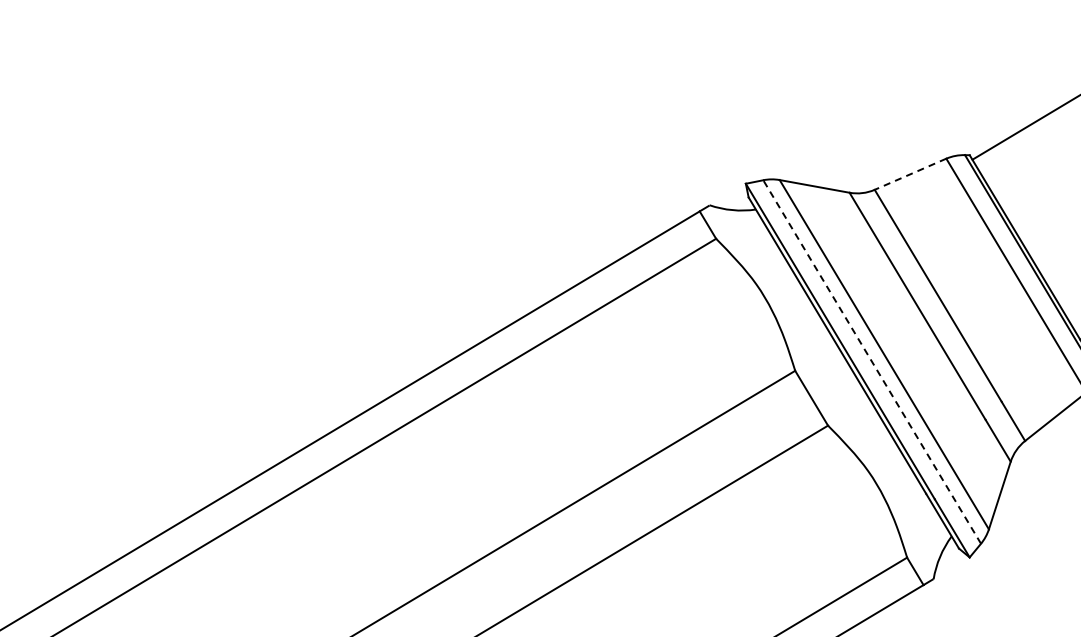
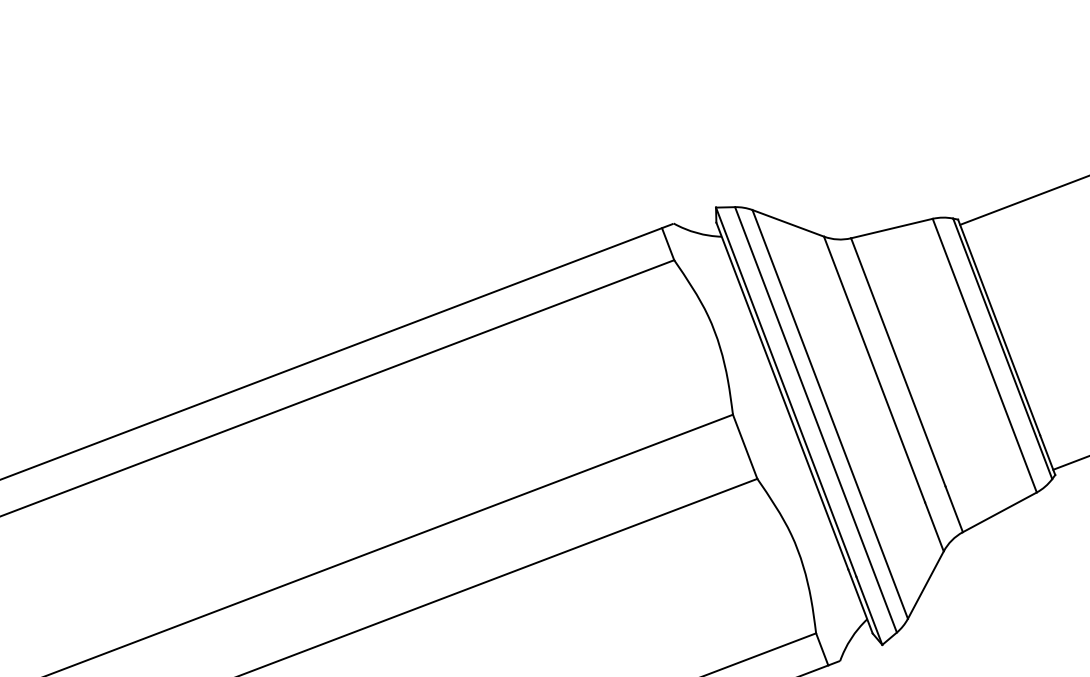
line: (910, 174) -> (891, 228), dashed -> solid
line: (872, 362) -> (816, 420), dashed -> solid

